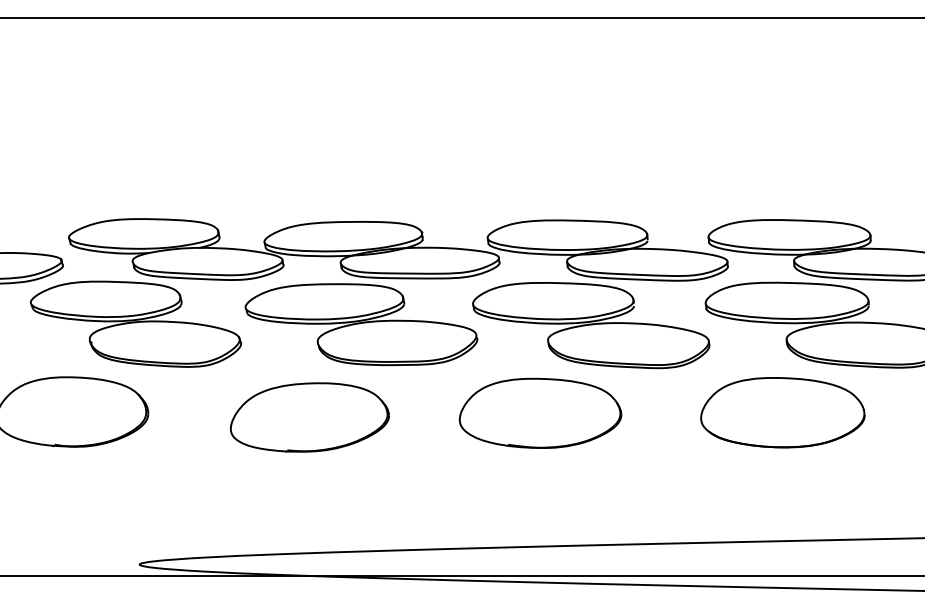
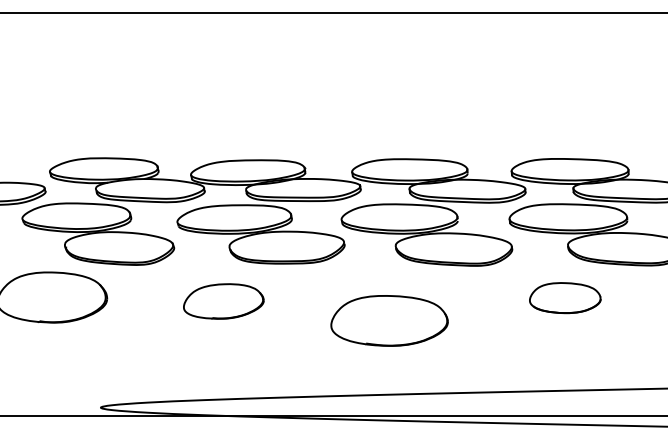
part: (540, 412) -> (389, 320), moved
part: (782, 412) -> (565, 297), size x0.6
part: (309, 417) -> (223, 301), size x0.7

